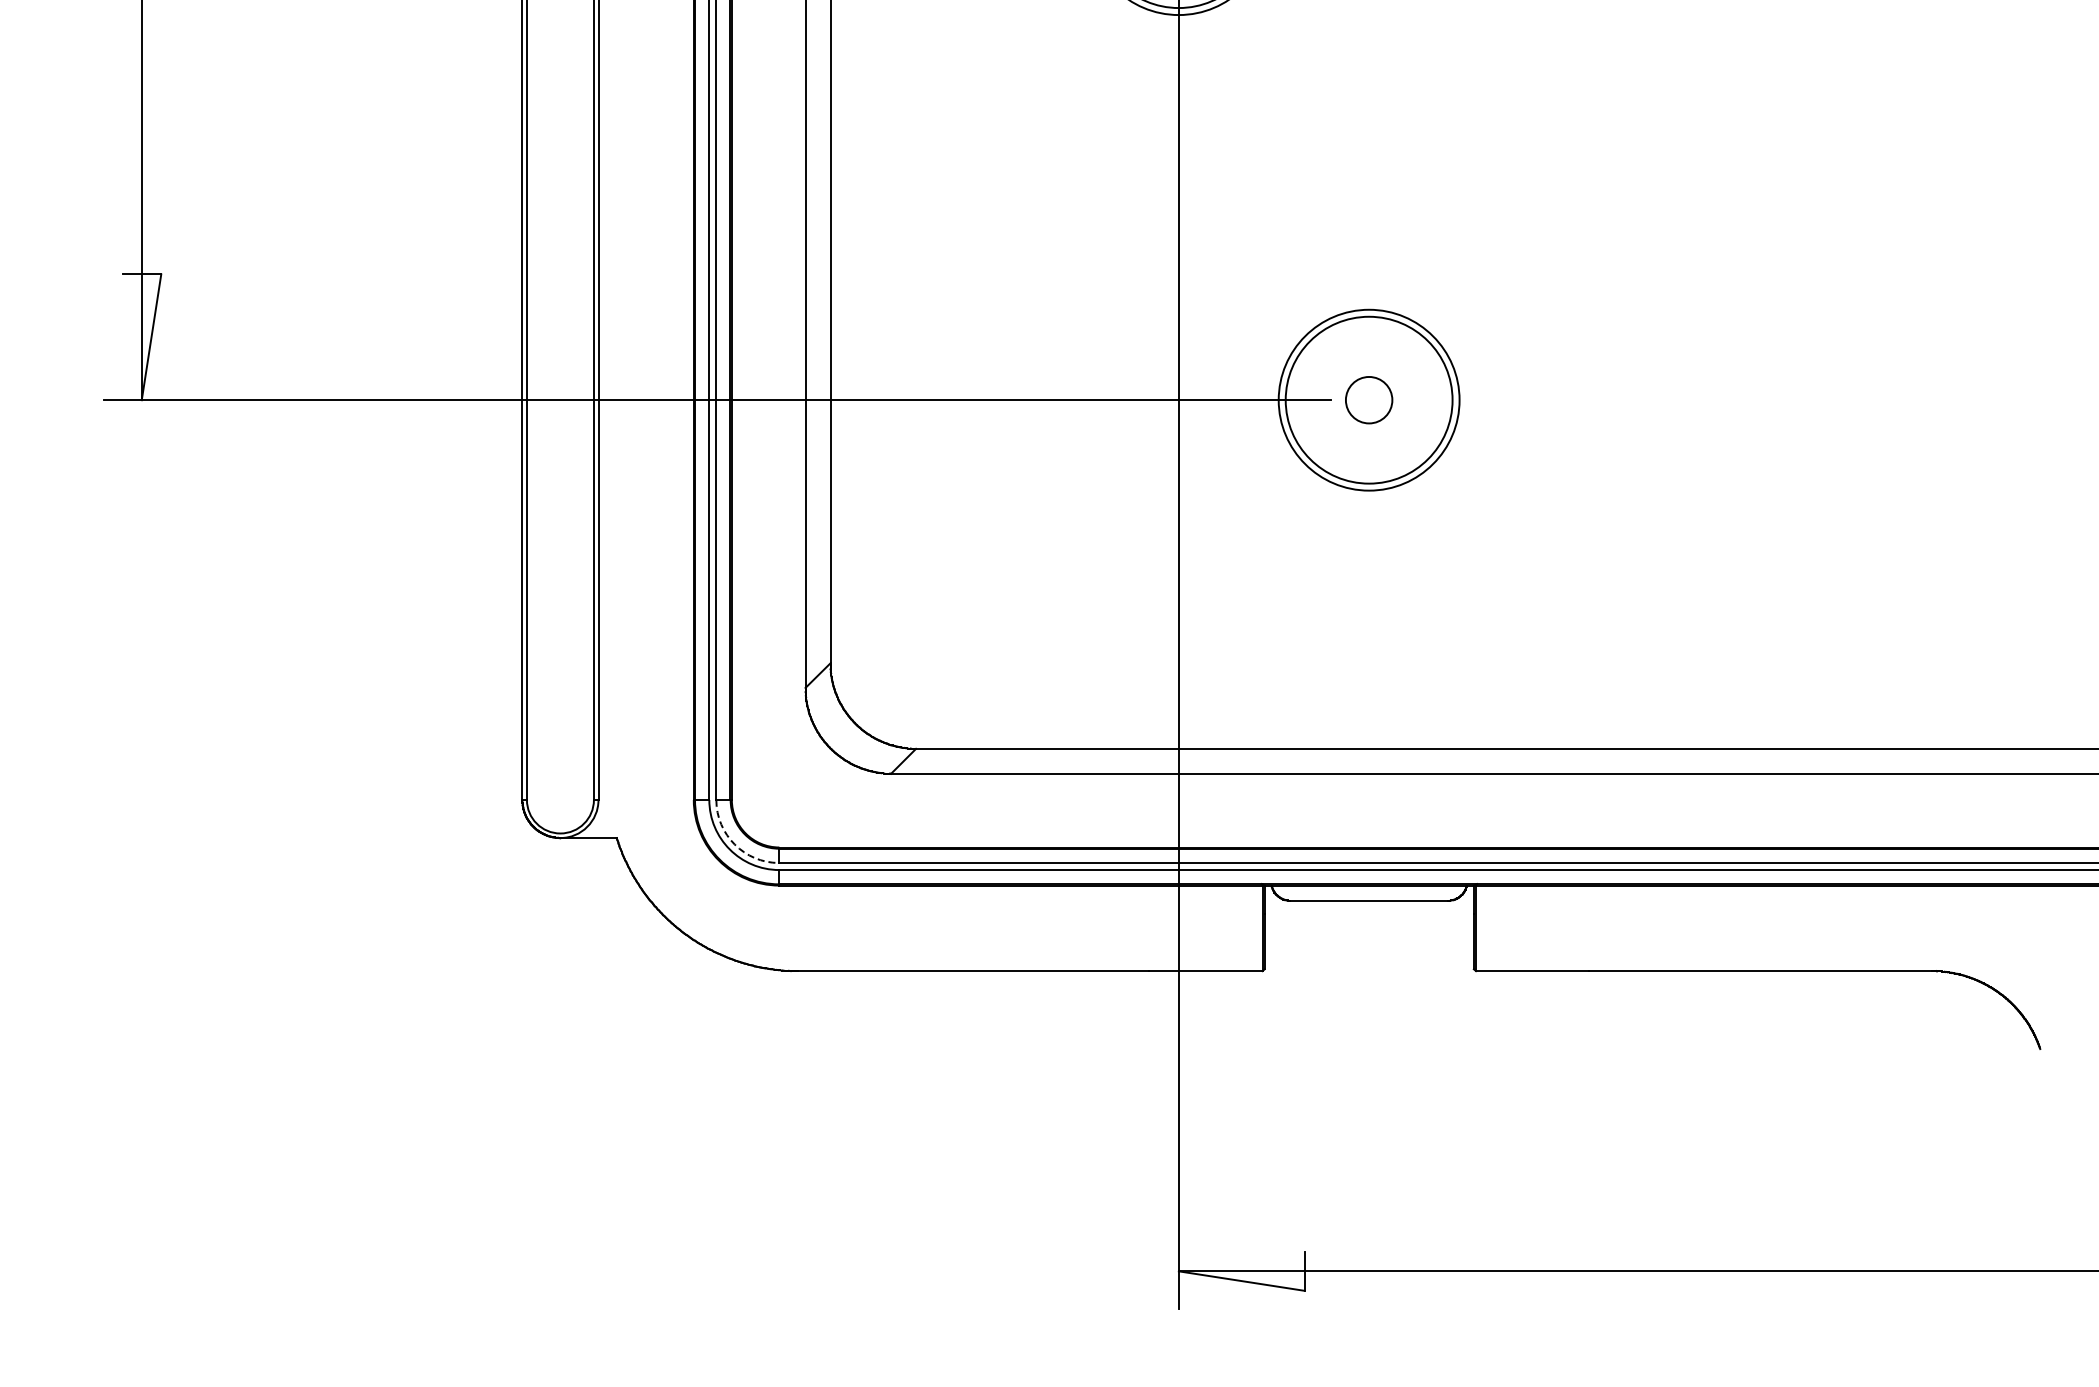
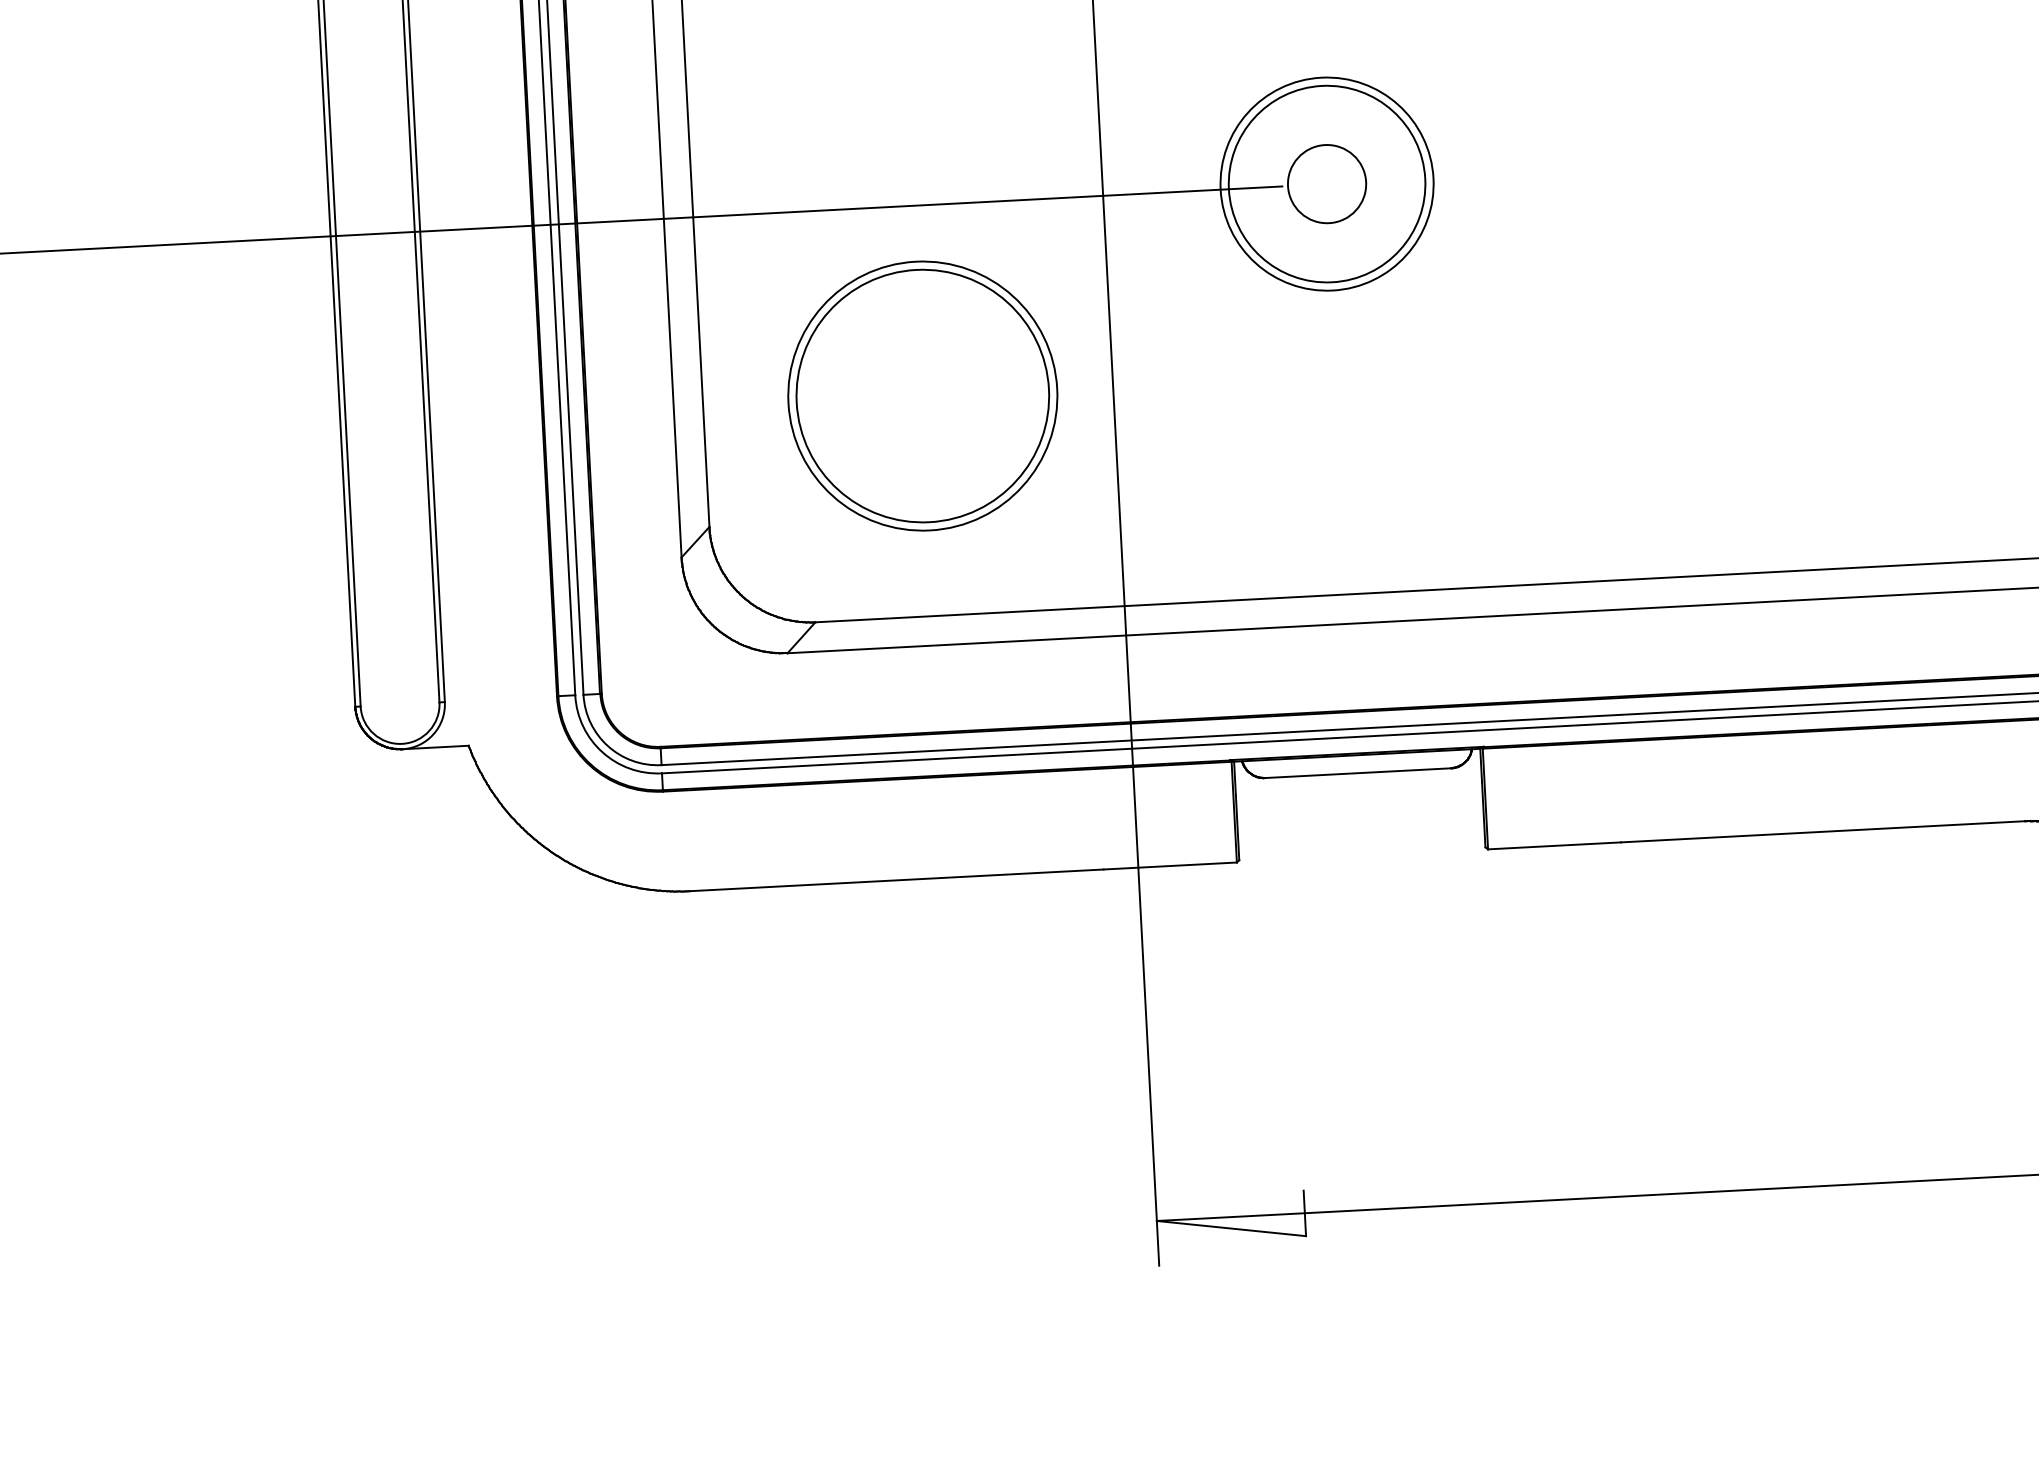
circle: (1368, 400) -> (1326, 184), size x1.43
part: (1017, 561) -> (923, 395), added
arc: (734, 844) -> (607, 746), dashed -> solid

